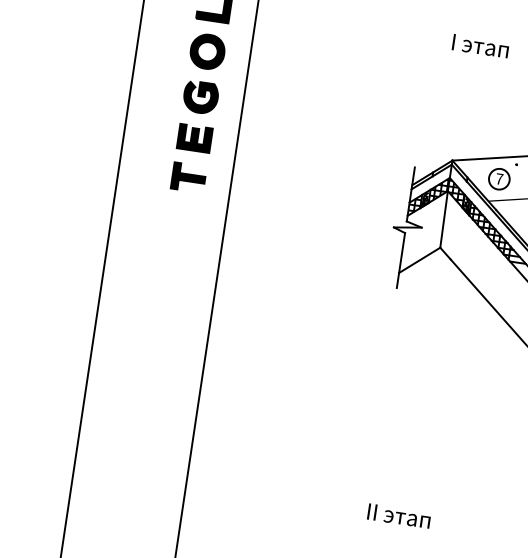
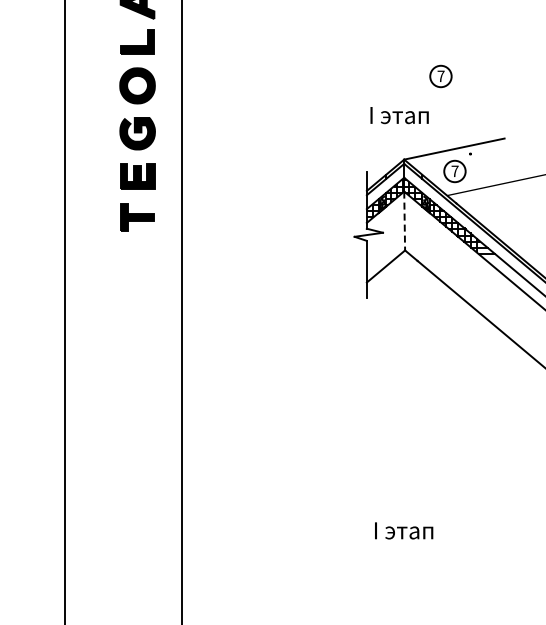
text: (480, 46) -> (399, 115), moved
part: (499, 86) -> (440, 76), added
line: (443, 219) -> (404, 221), solid -> dashed
text: (398, 515) -> (403, 530), II этап -> I этап

